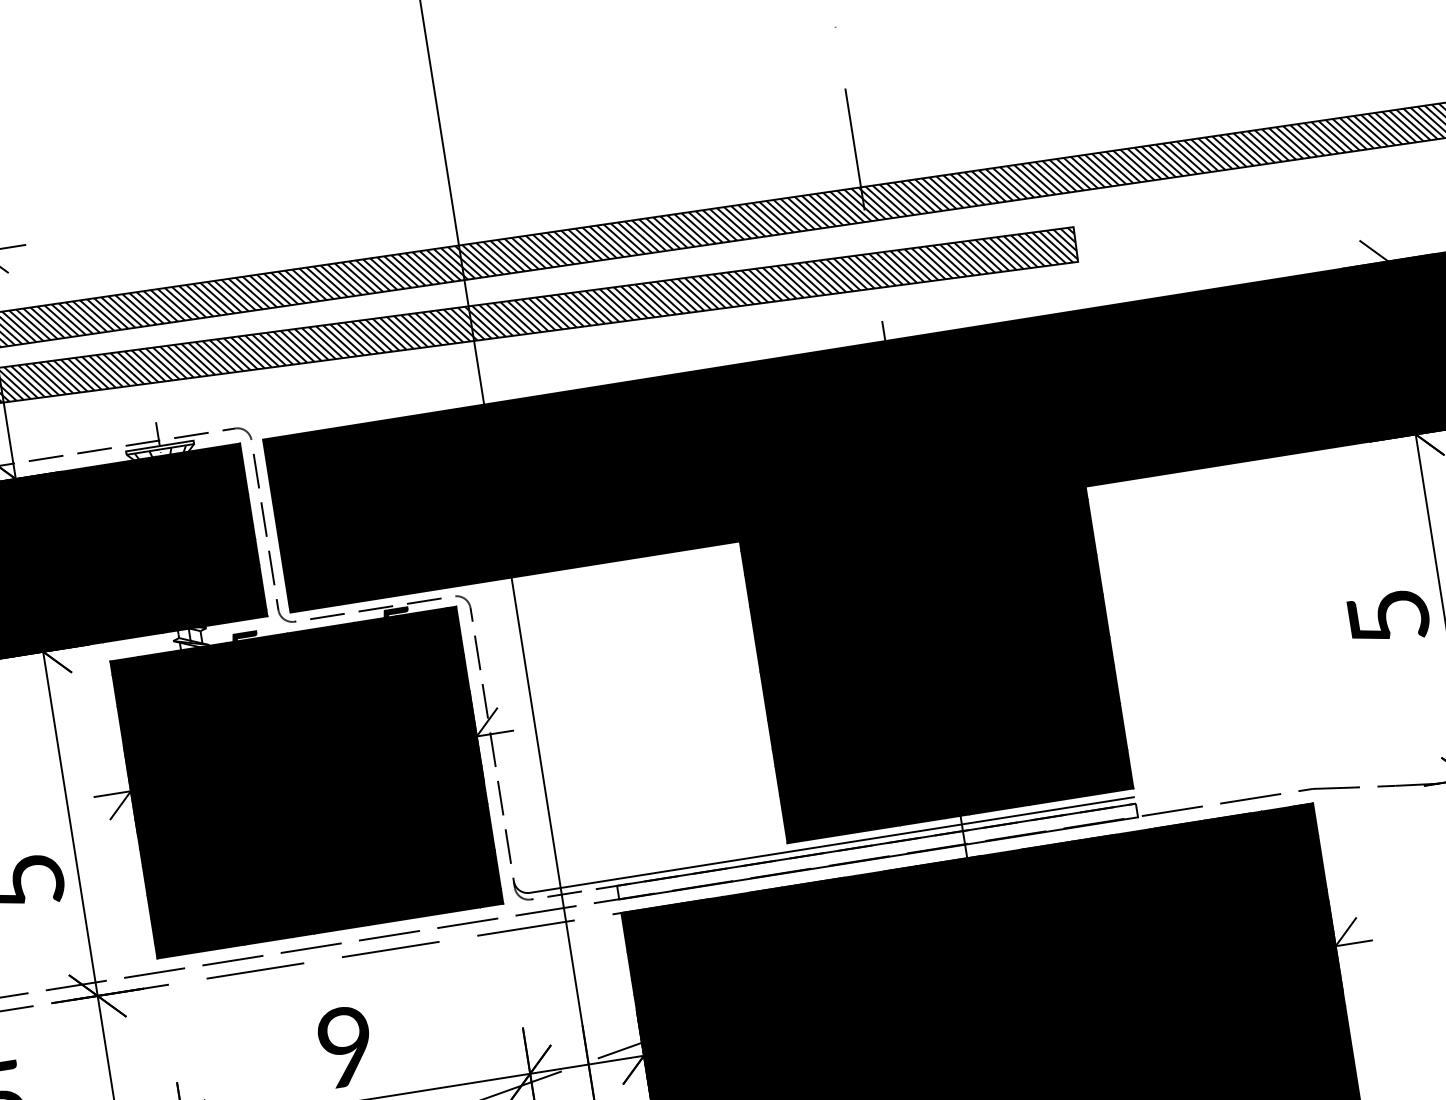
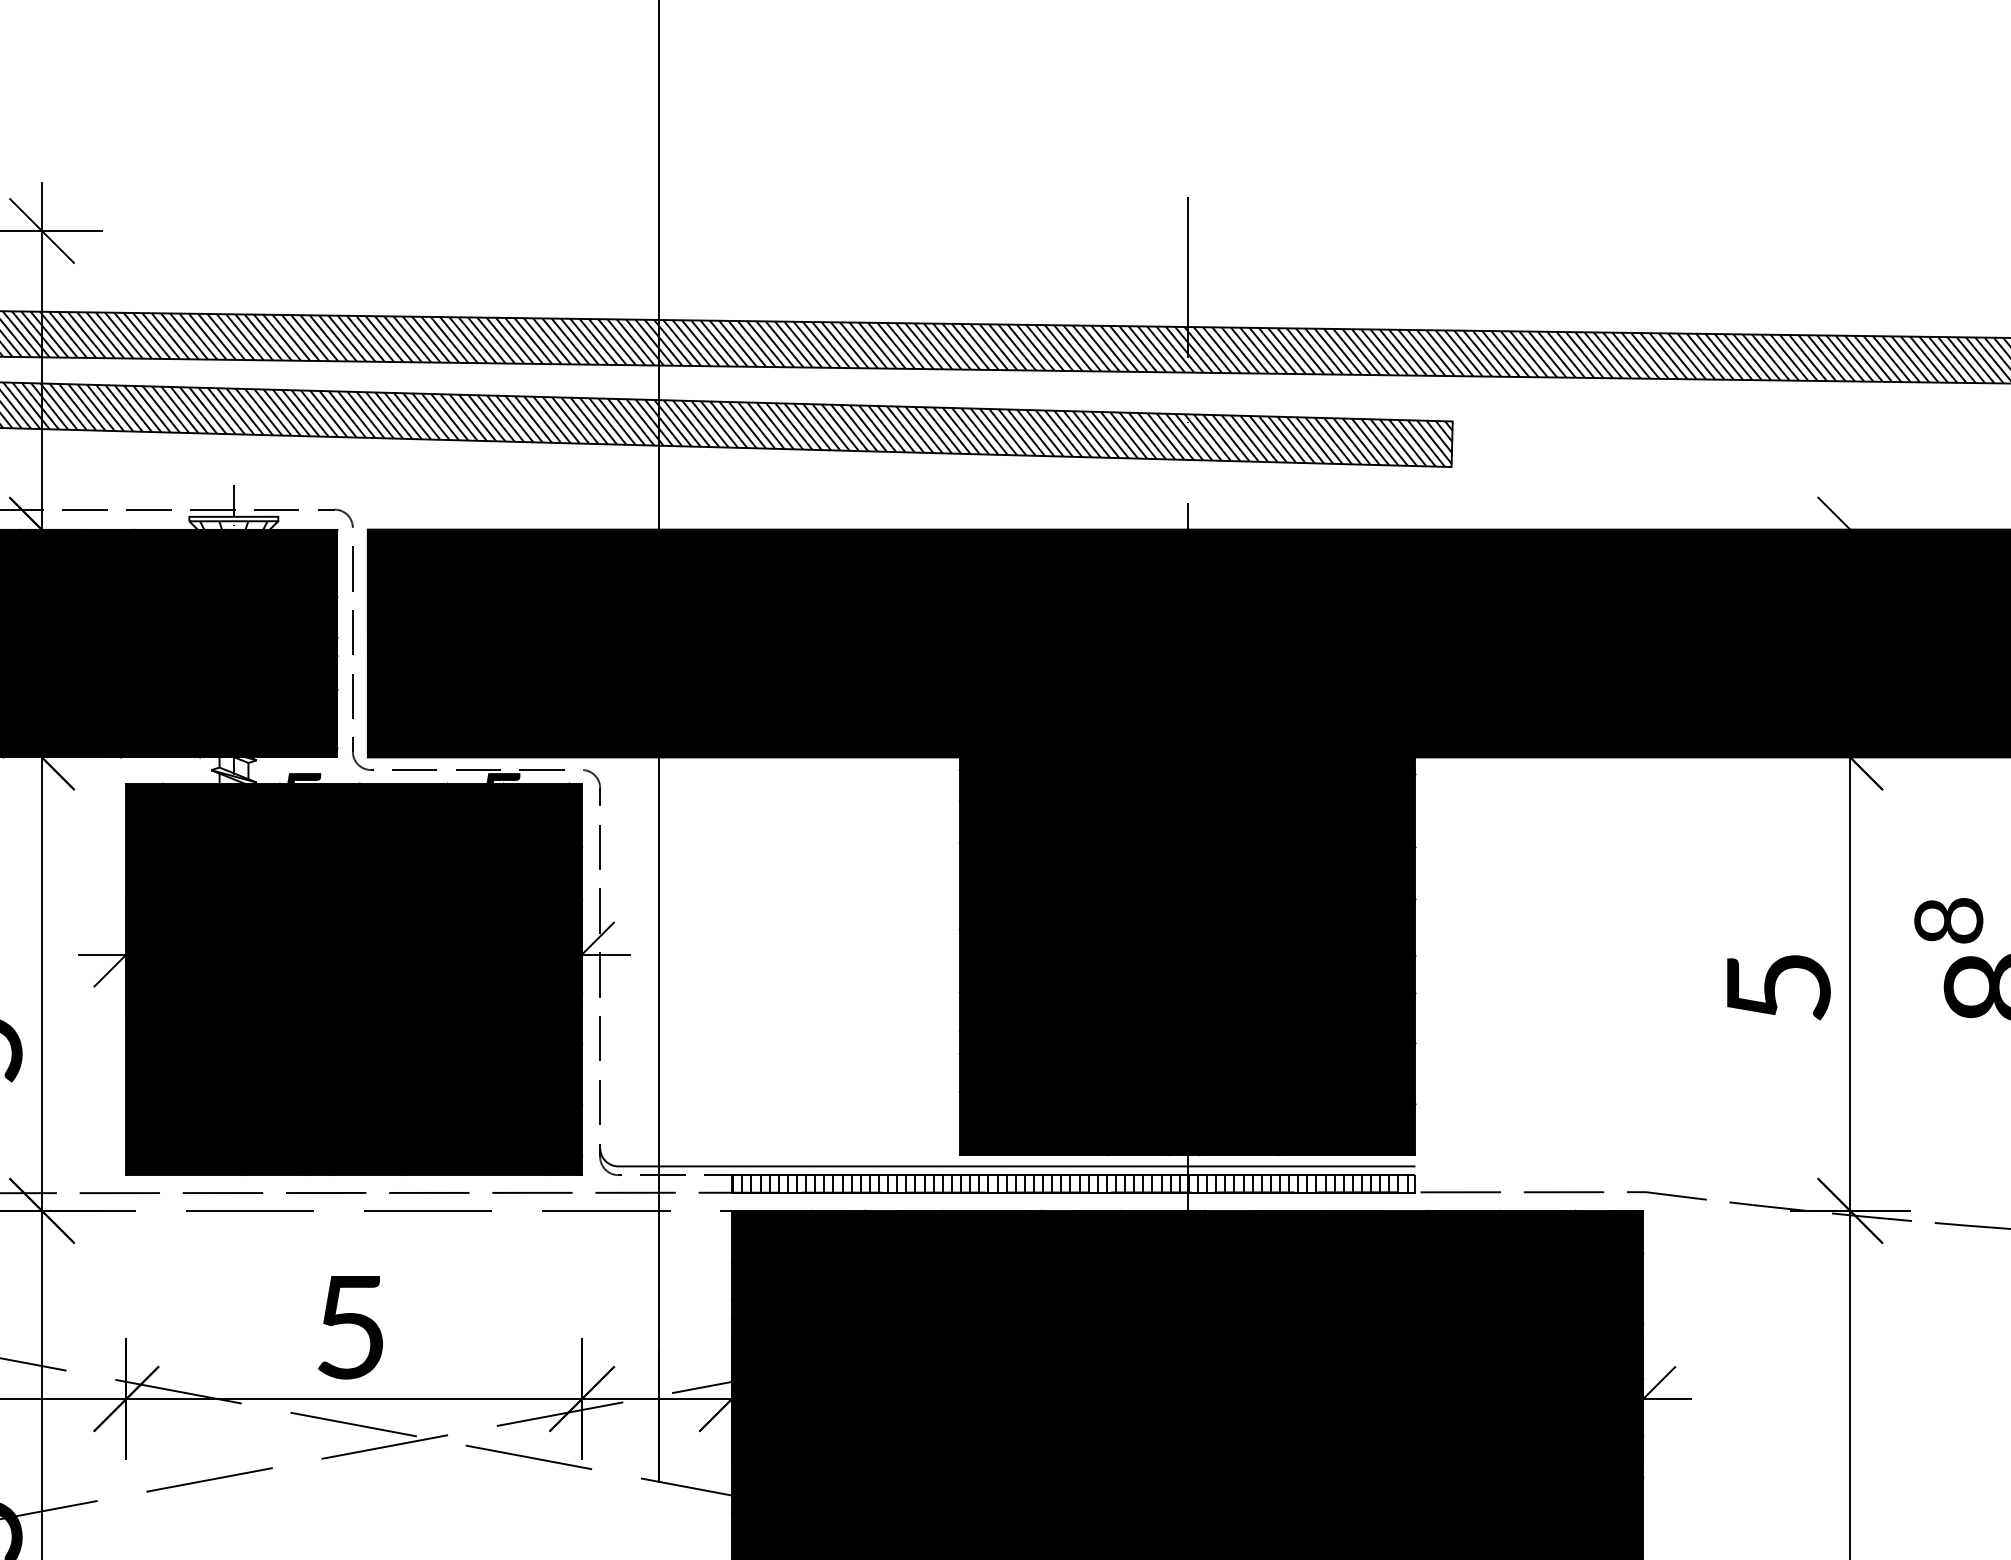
hatch: (875, 852) -> (1070, 1184), added
text: (345, 1046) -> (350, 1326), 9 -> 5

